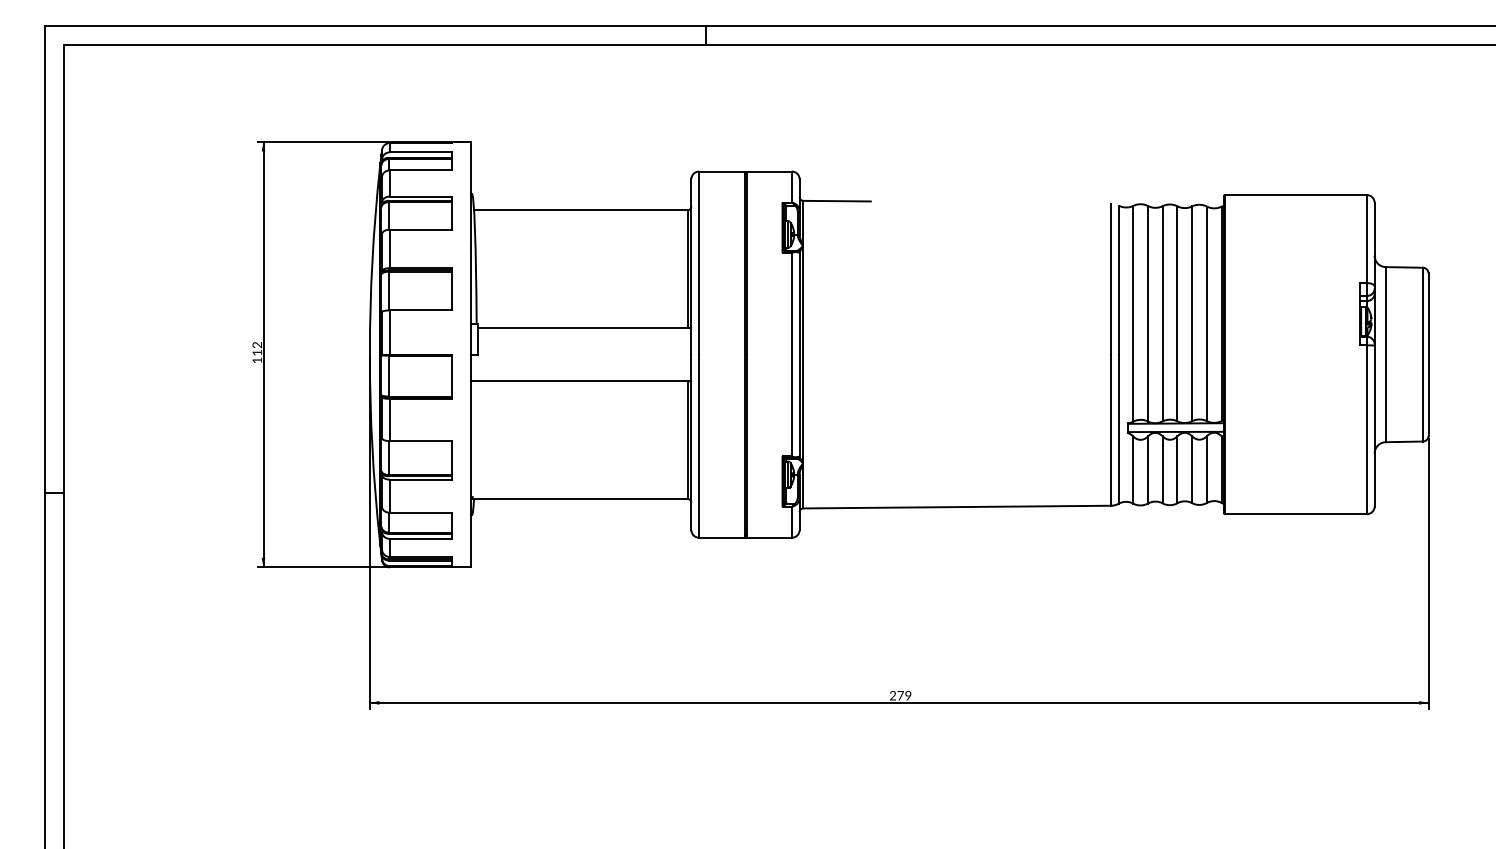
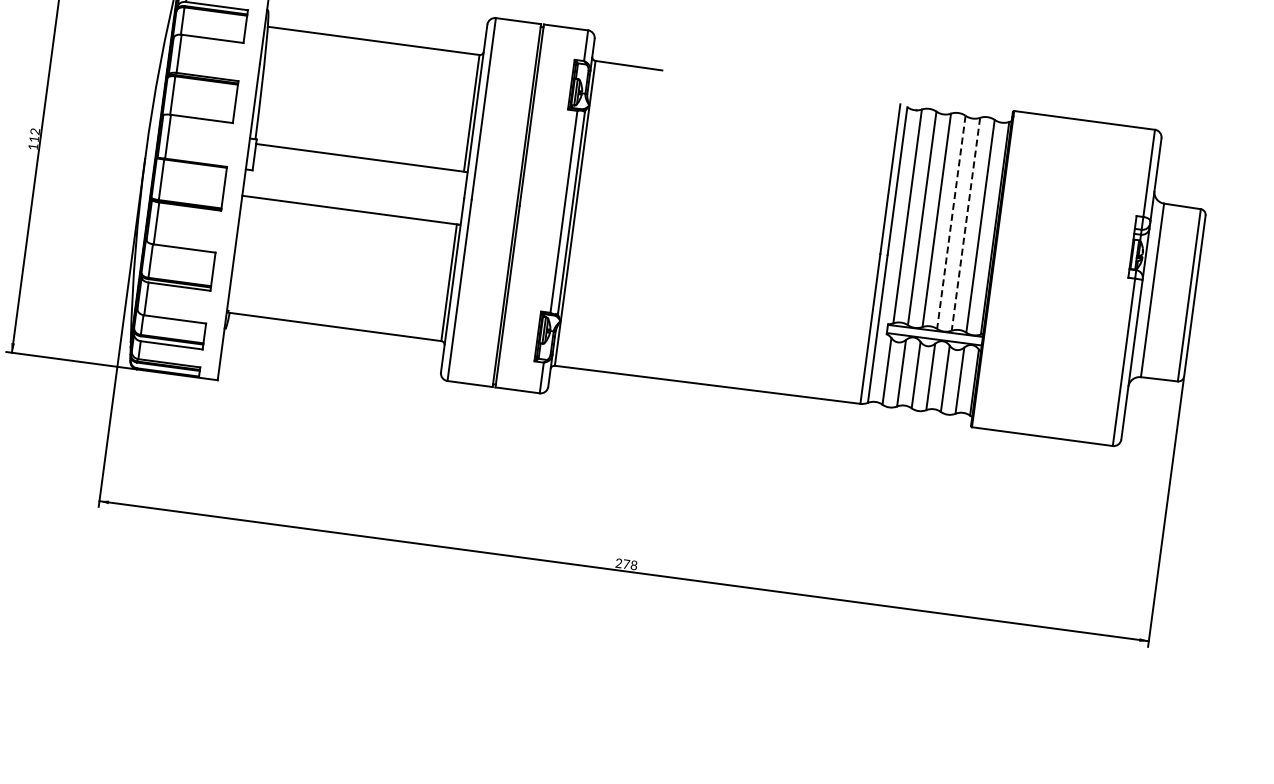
line: (1177, 313) -> (951, 222), solid -> dashed
line: (1192, 314) -> (966, 225), solid -> dashed
text: (908, 696) -> (634, 566), 279 -> 278

